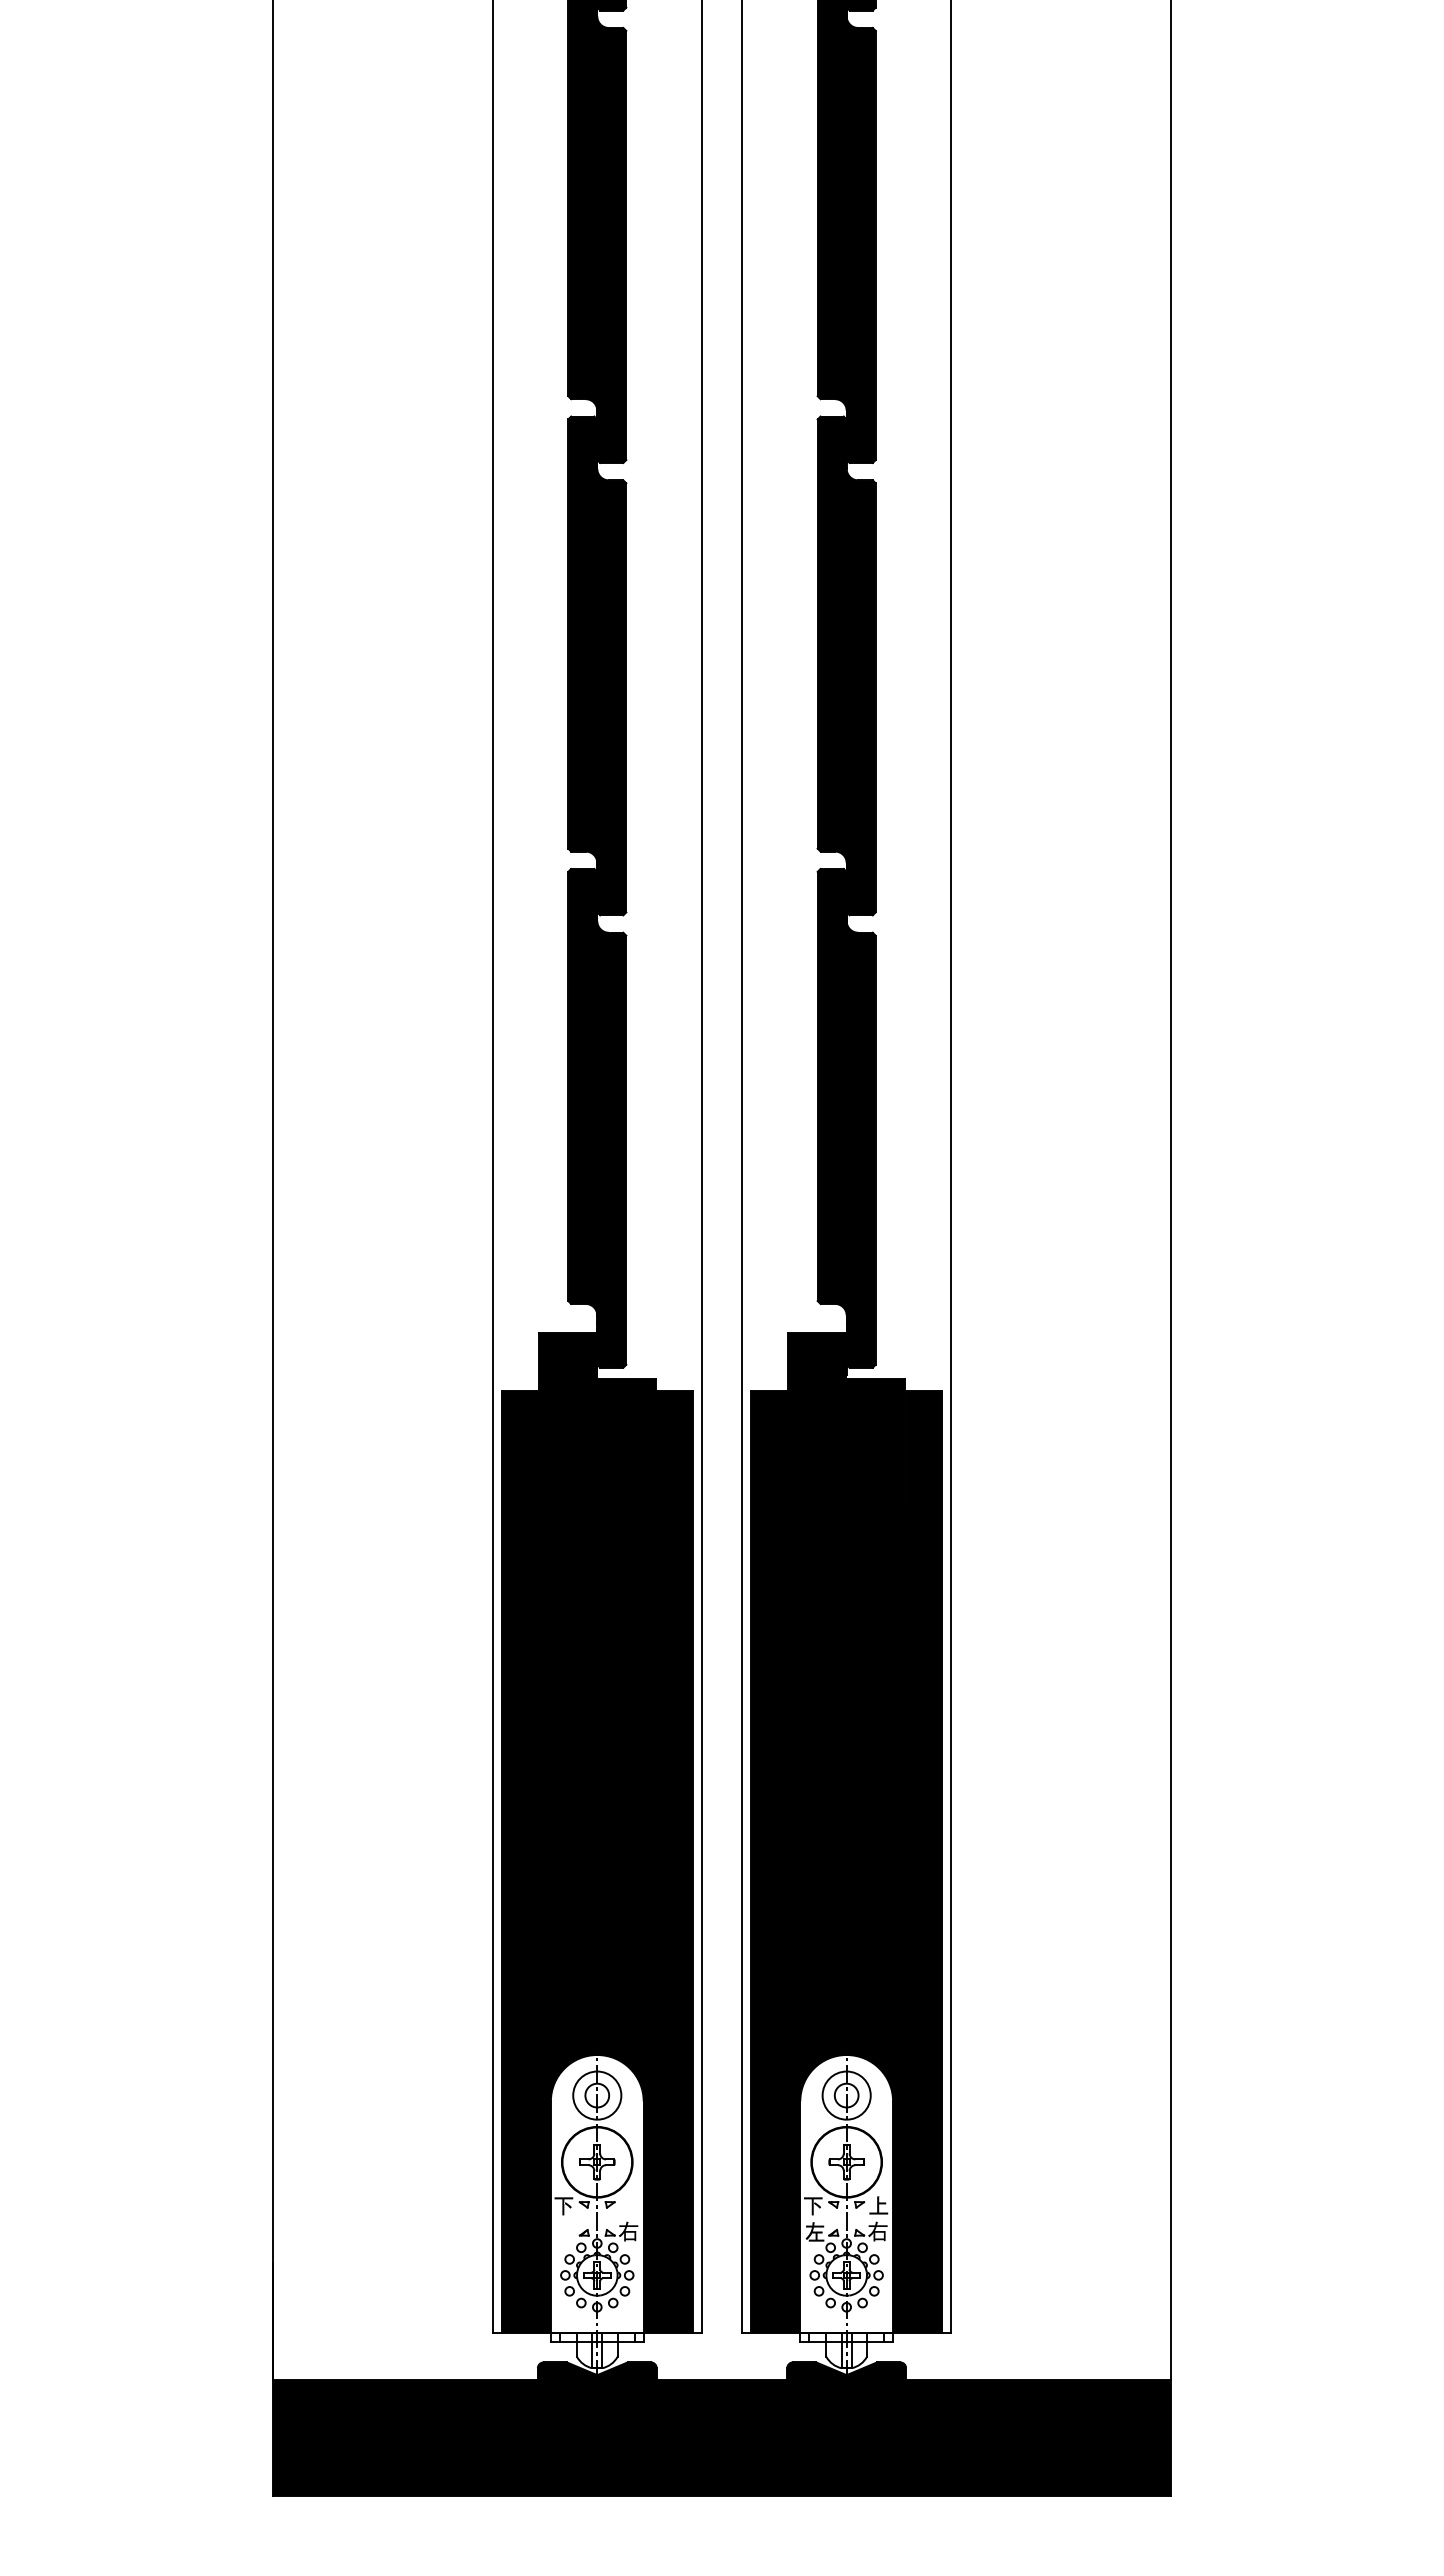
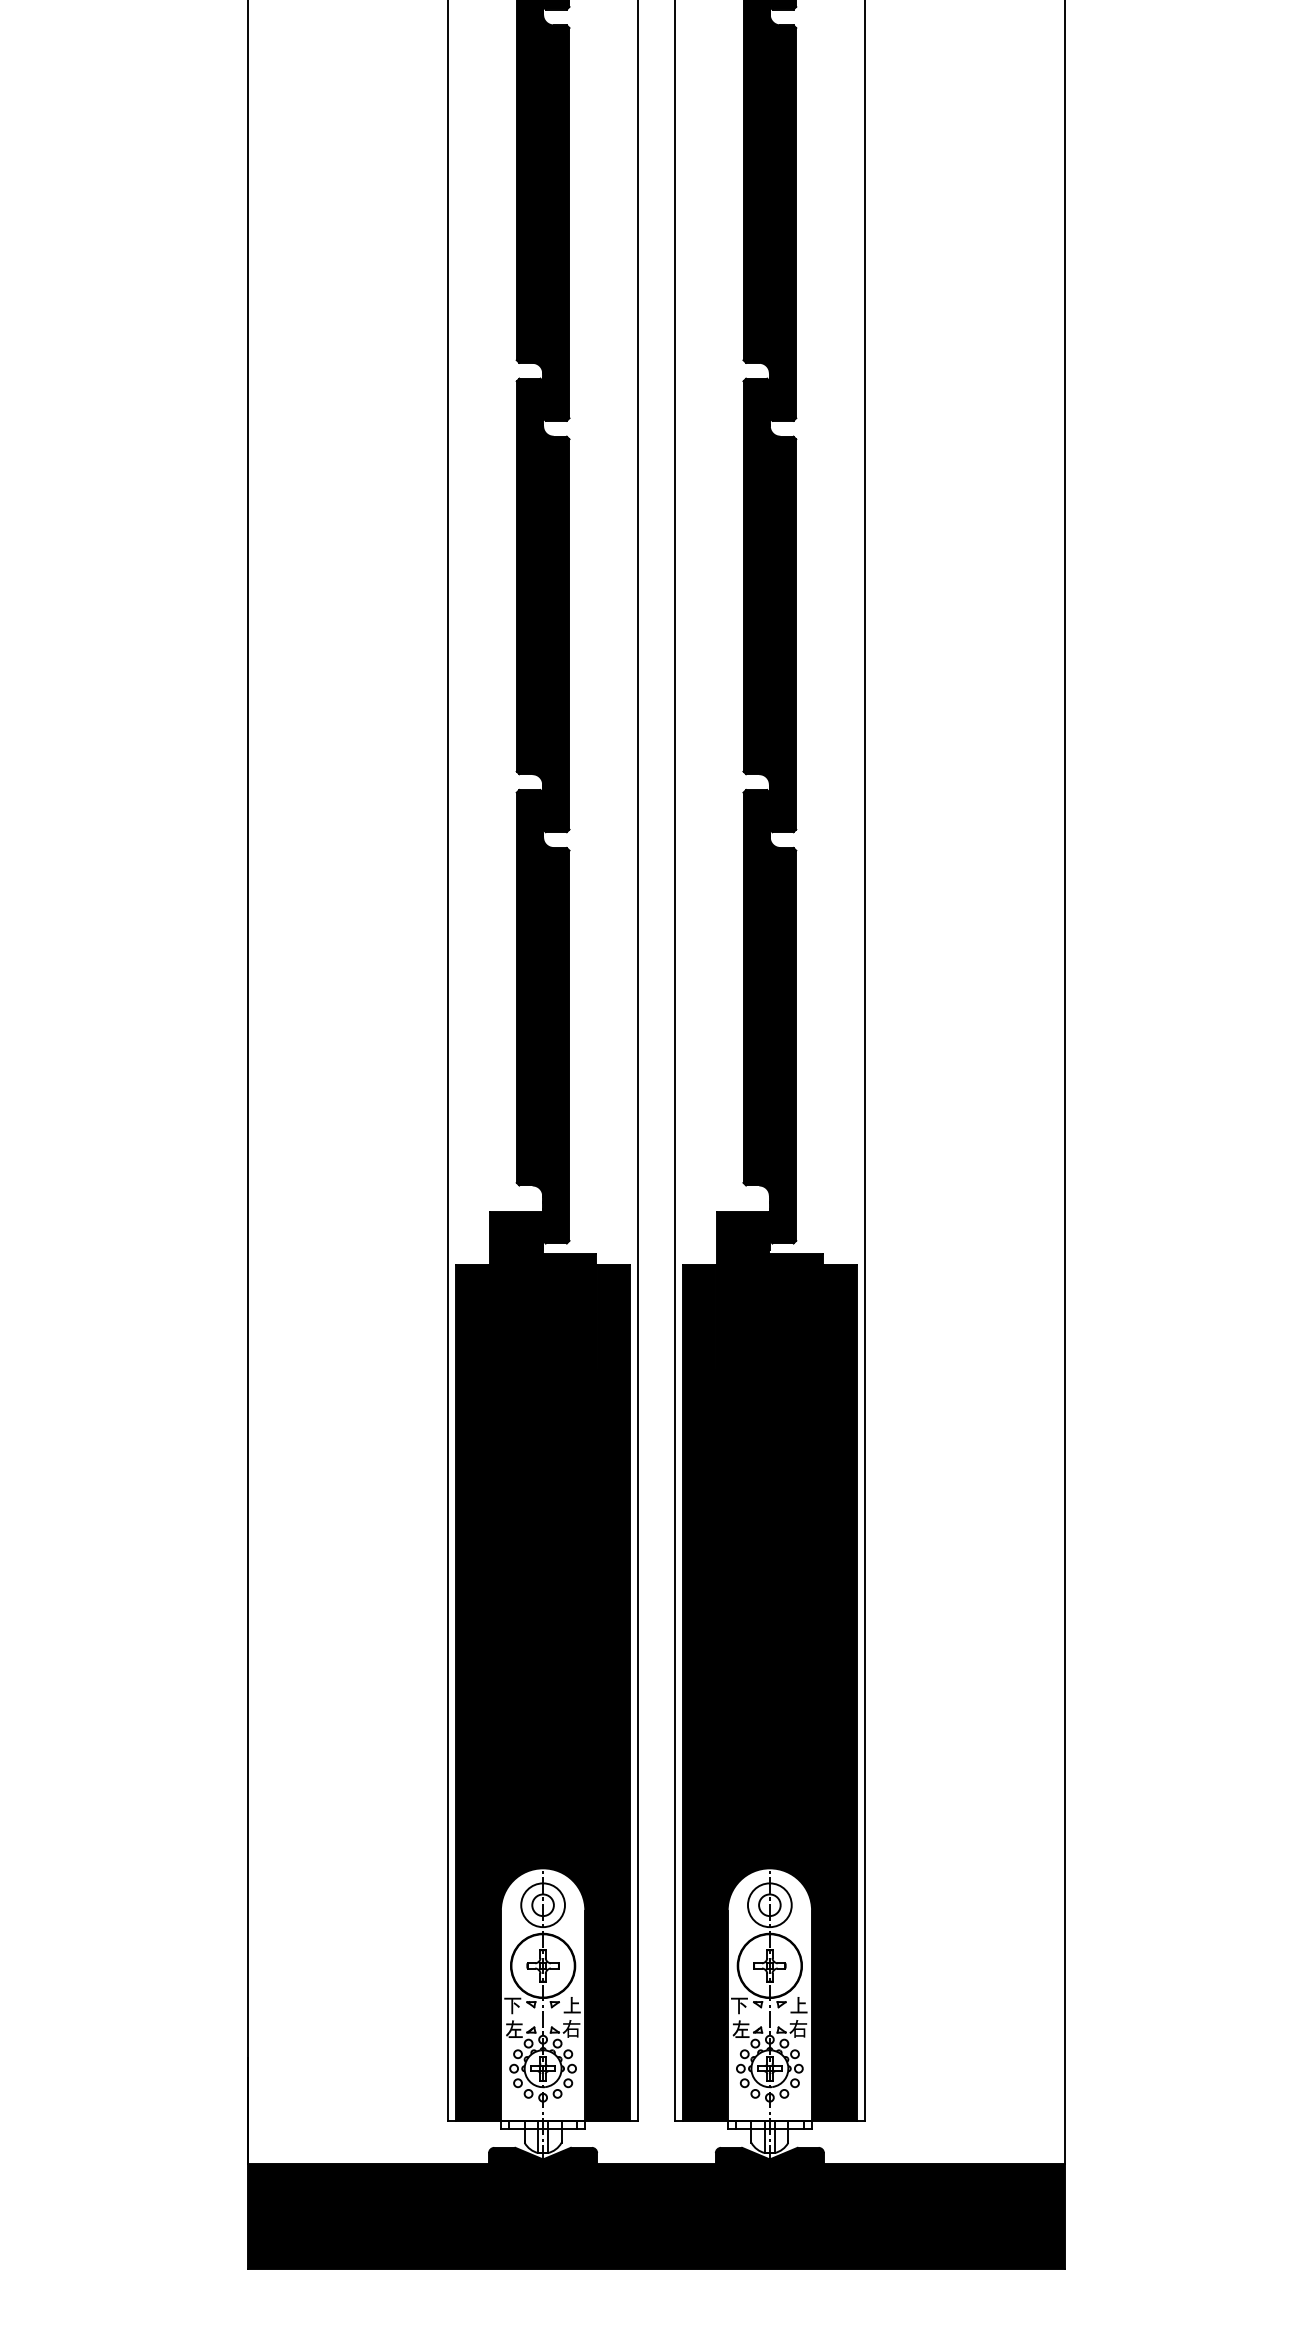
fill: (628, 2205) -> (571, 2005), added
fill: (565, 2231) -> (514, 2028), added

